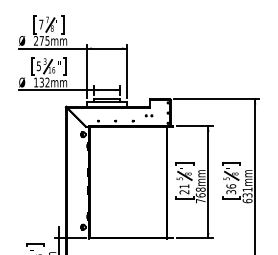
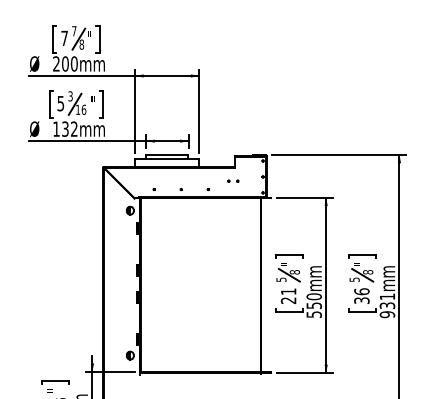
text: (44, 40) -> (69, 63), 275mm -> 200mm
text: (200, 195) -> (313, 305), 768mm -> 550mm
text: (247, 200) -> (387, 313), 631mm -> 931mm

